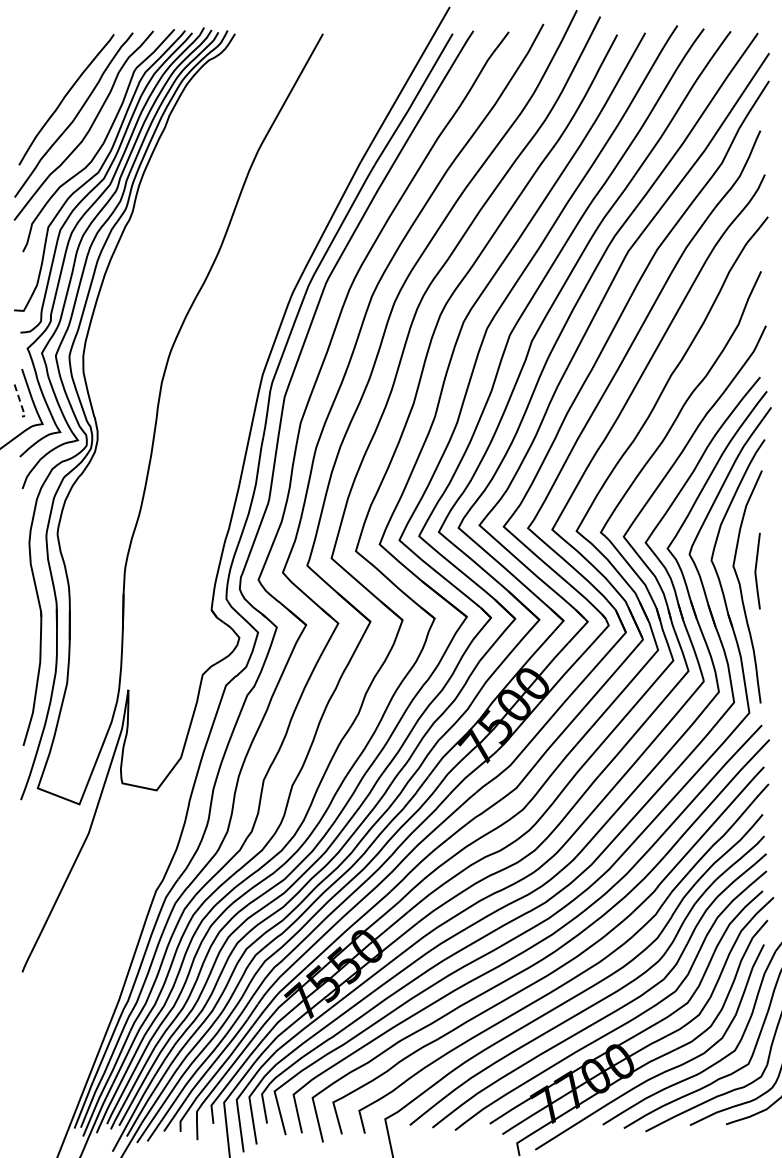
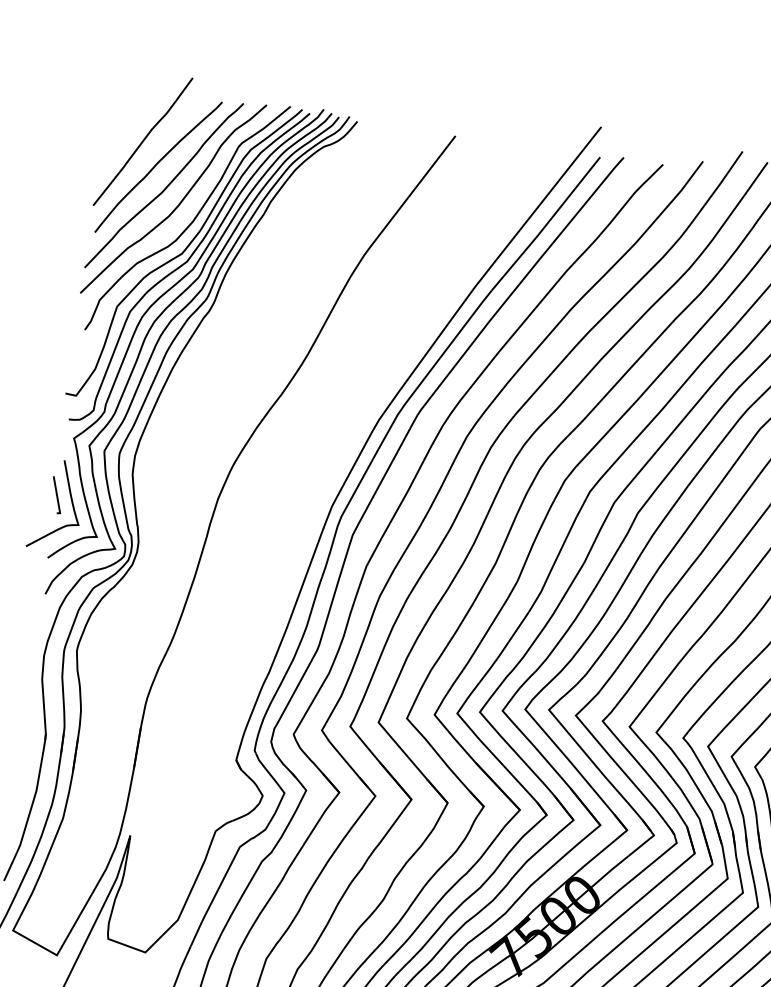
curve: (49, 79) -> (142, 141), added
line: (20, 403) -> (57, 498), dashed -> solid

